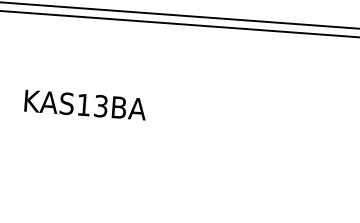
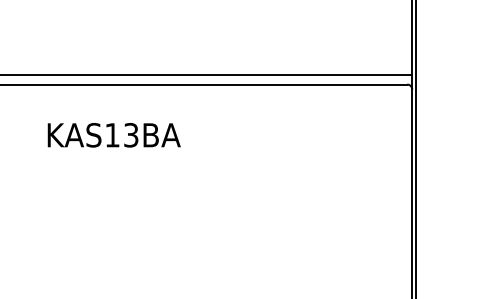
text: (84, 105) -> (113, 135), moved

